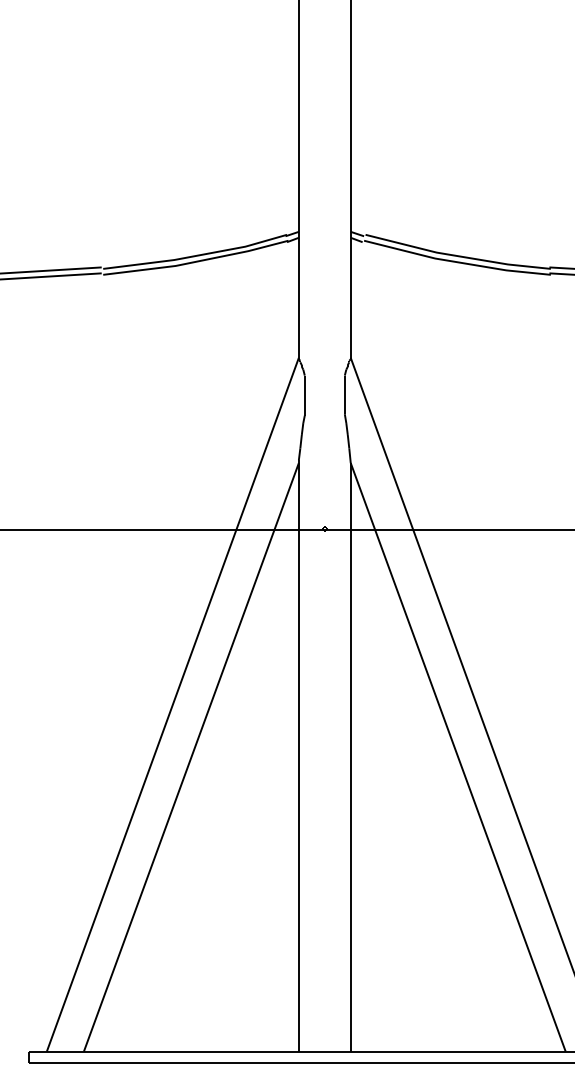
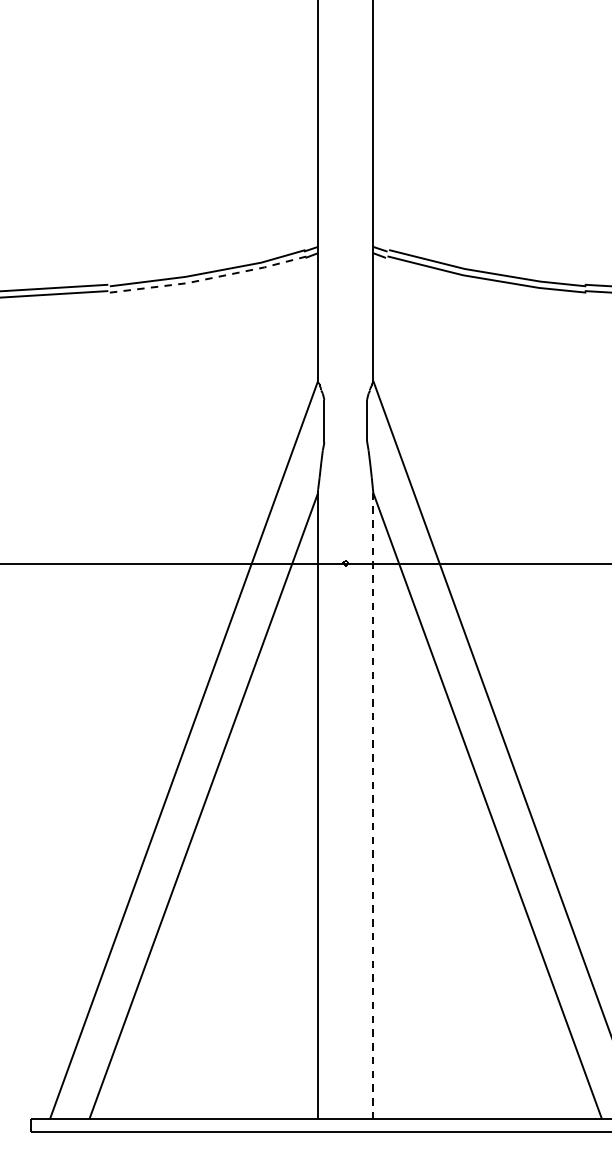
line: (197, 261) -> (210, 278), solid -> dashed
line: (350, 756) -> (373, 805), solid -> dashed

